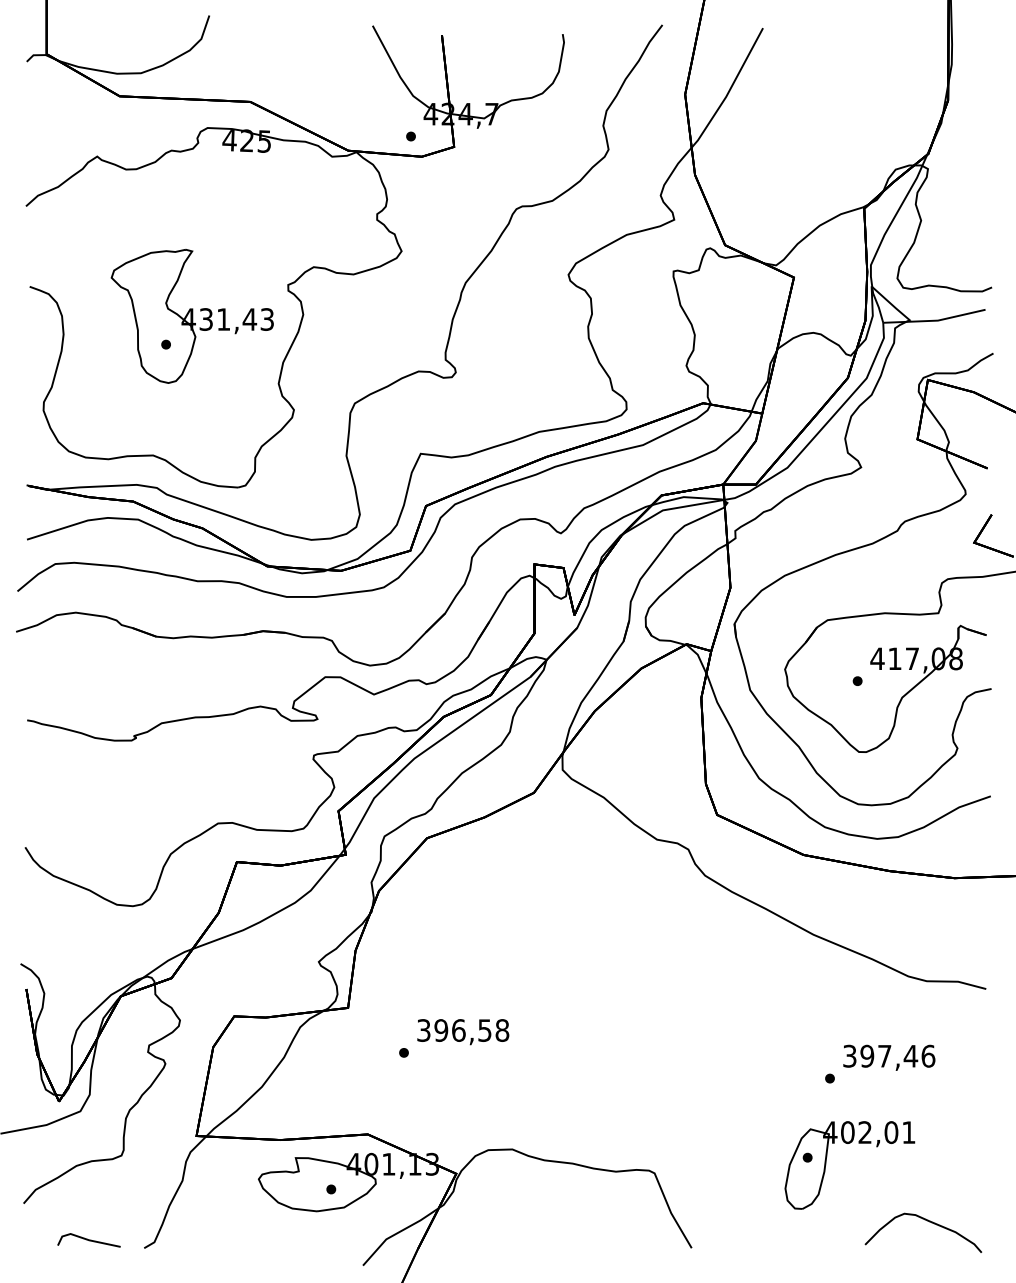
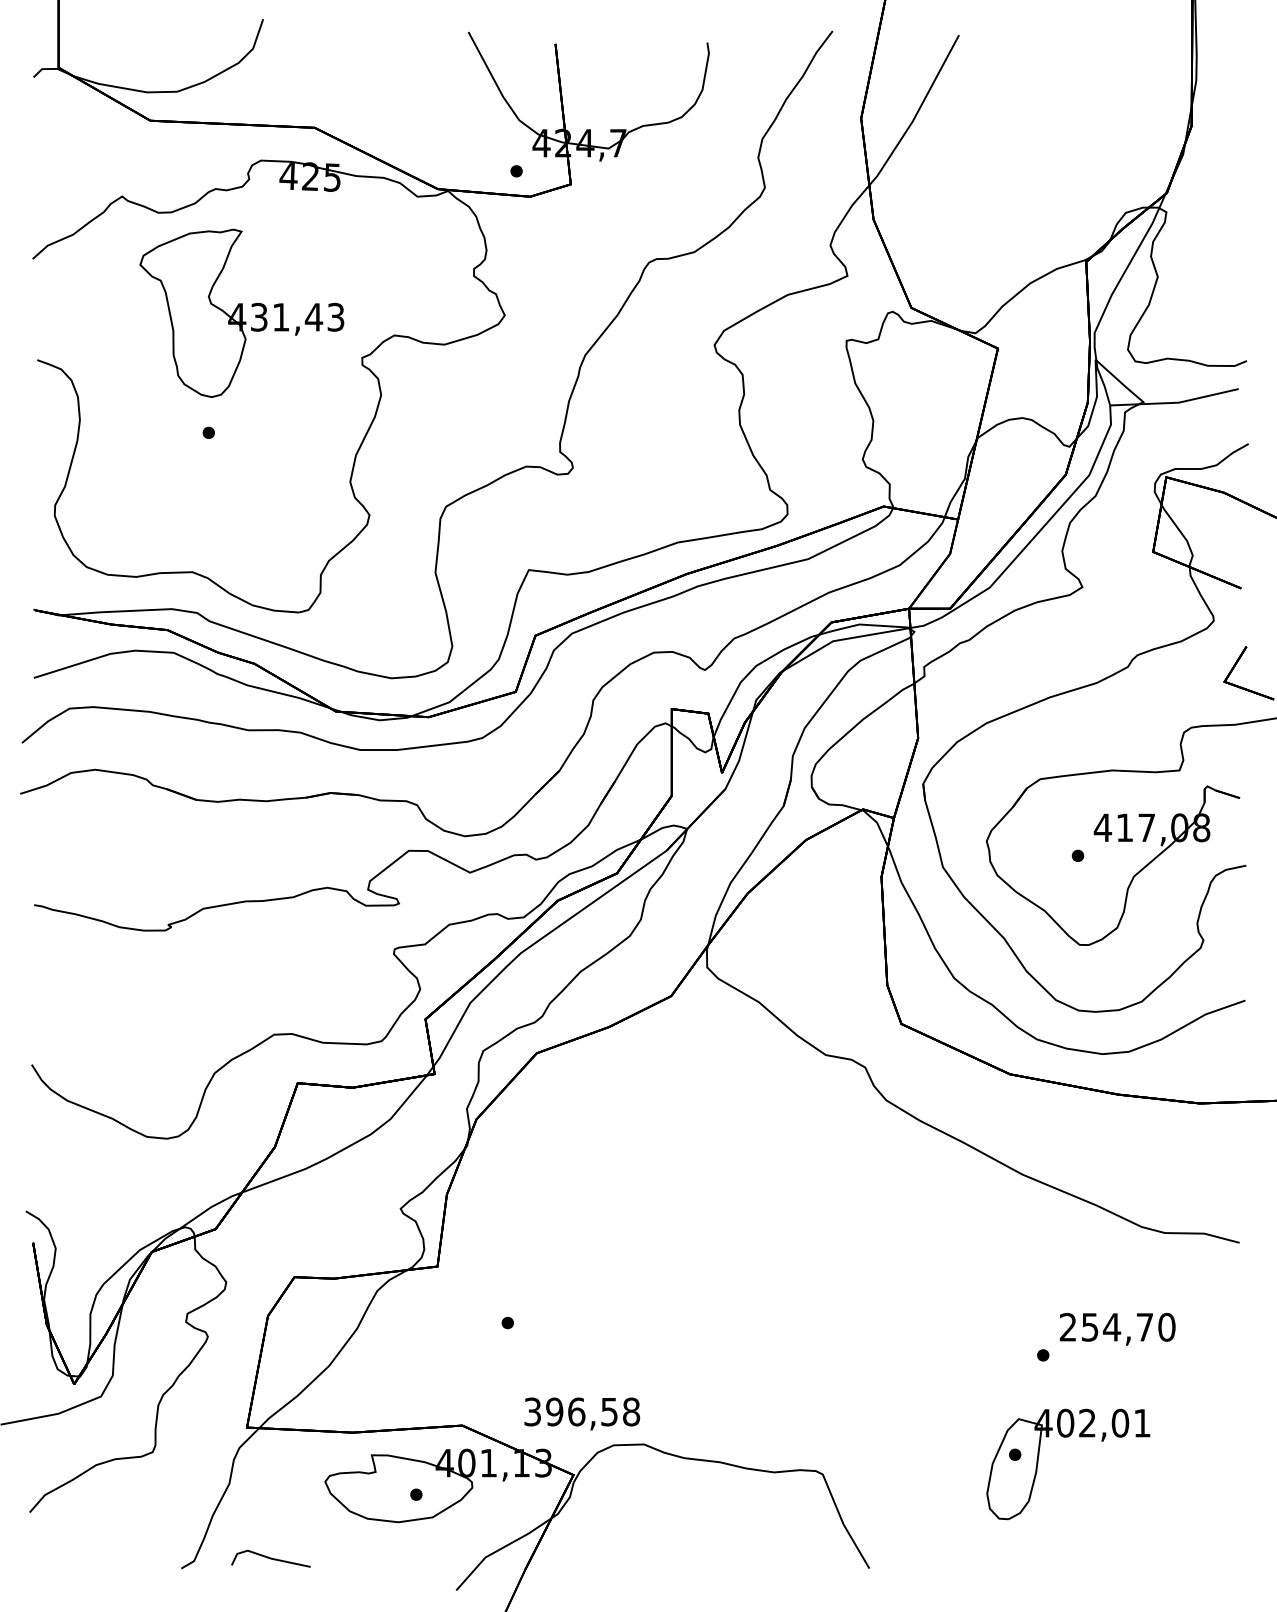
part: (192, 315) -> (241, 312), moved
text: (463, 1031) -> (582, 1413), moved
text: (889, 1055) -> (1117, 1326), 397,46 -> 254,70
curve: (926, 1221) -> (1164, 1534), removed
line: (88, 1240) -> (270, 1558), moved

